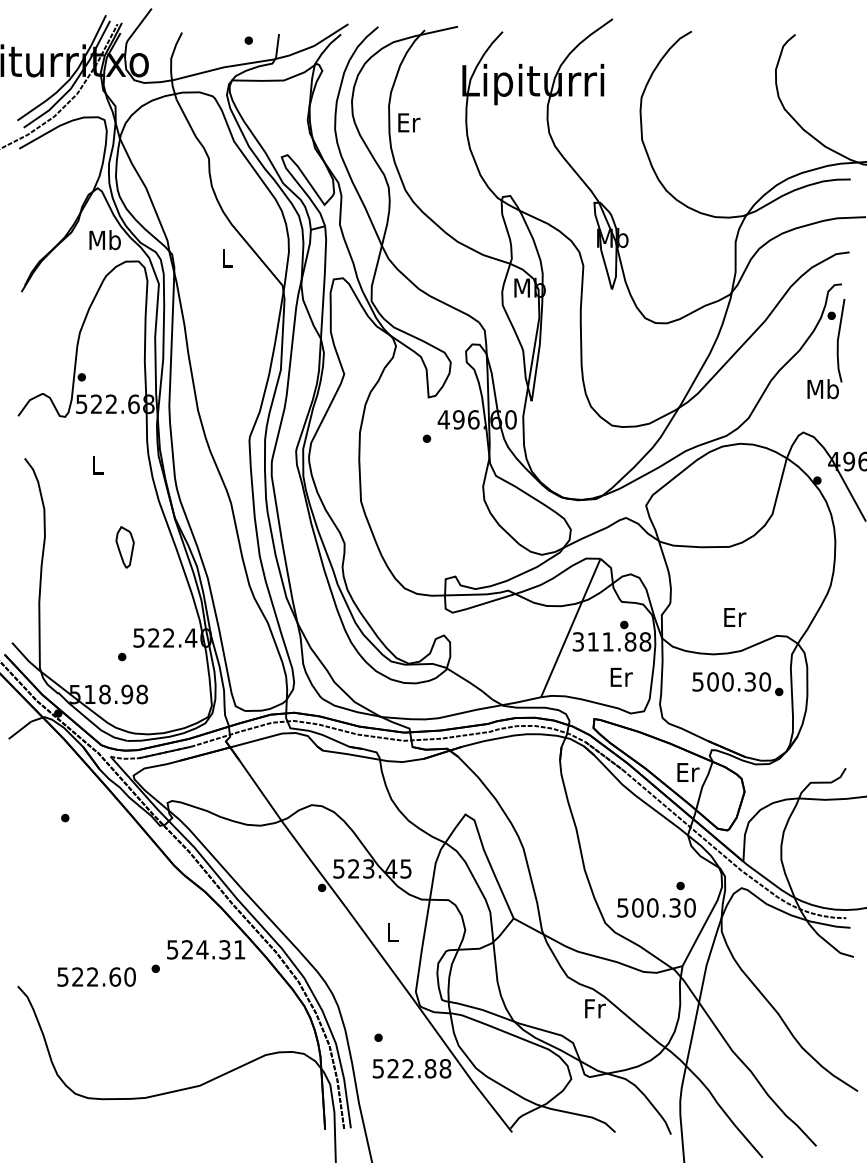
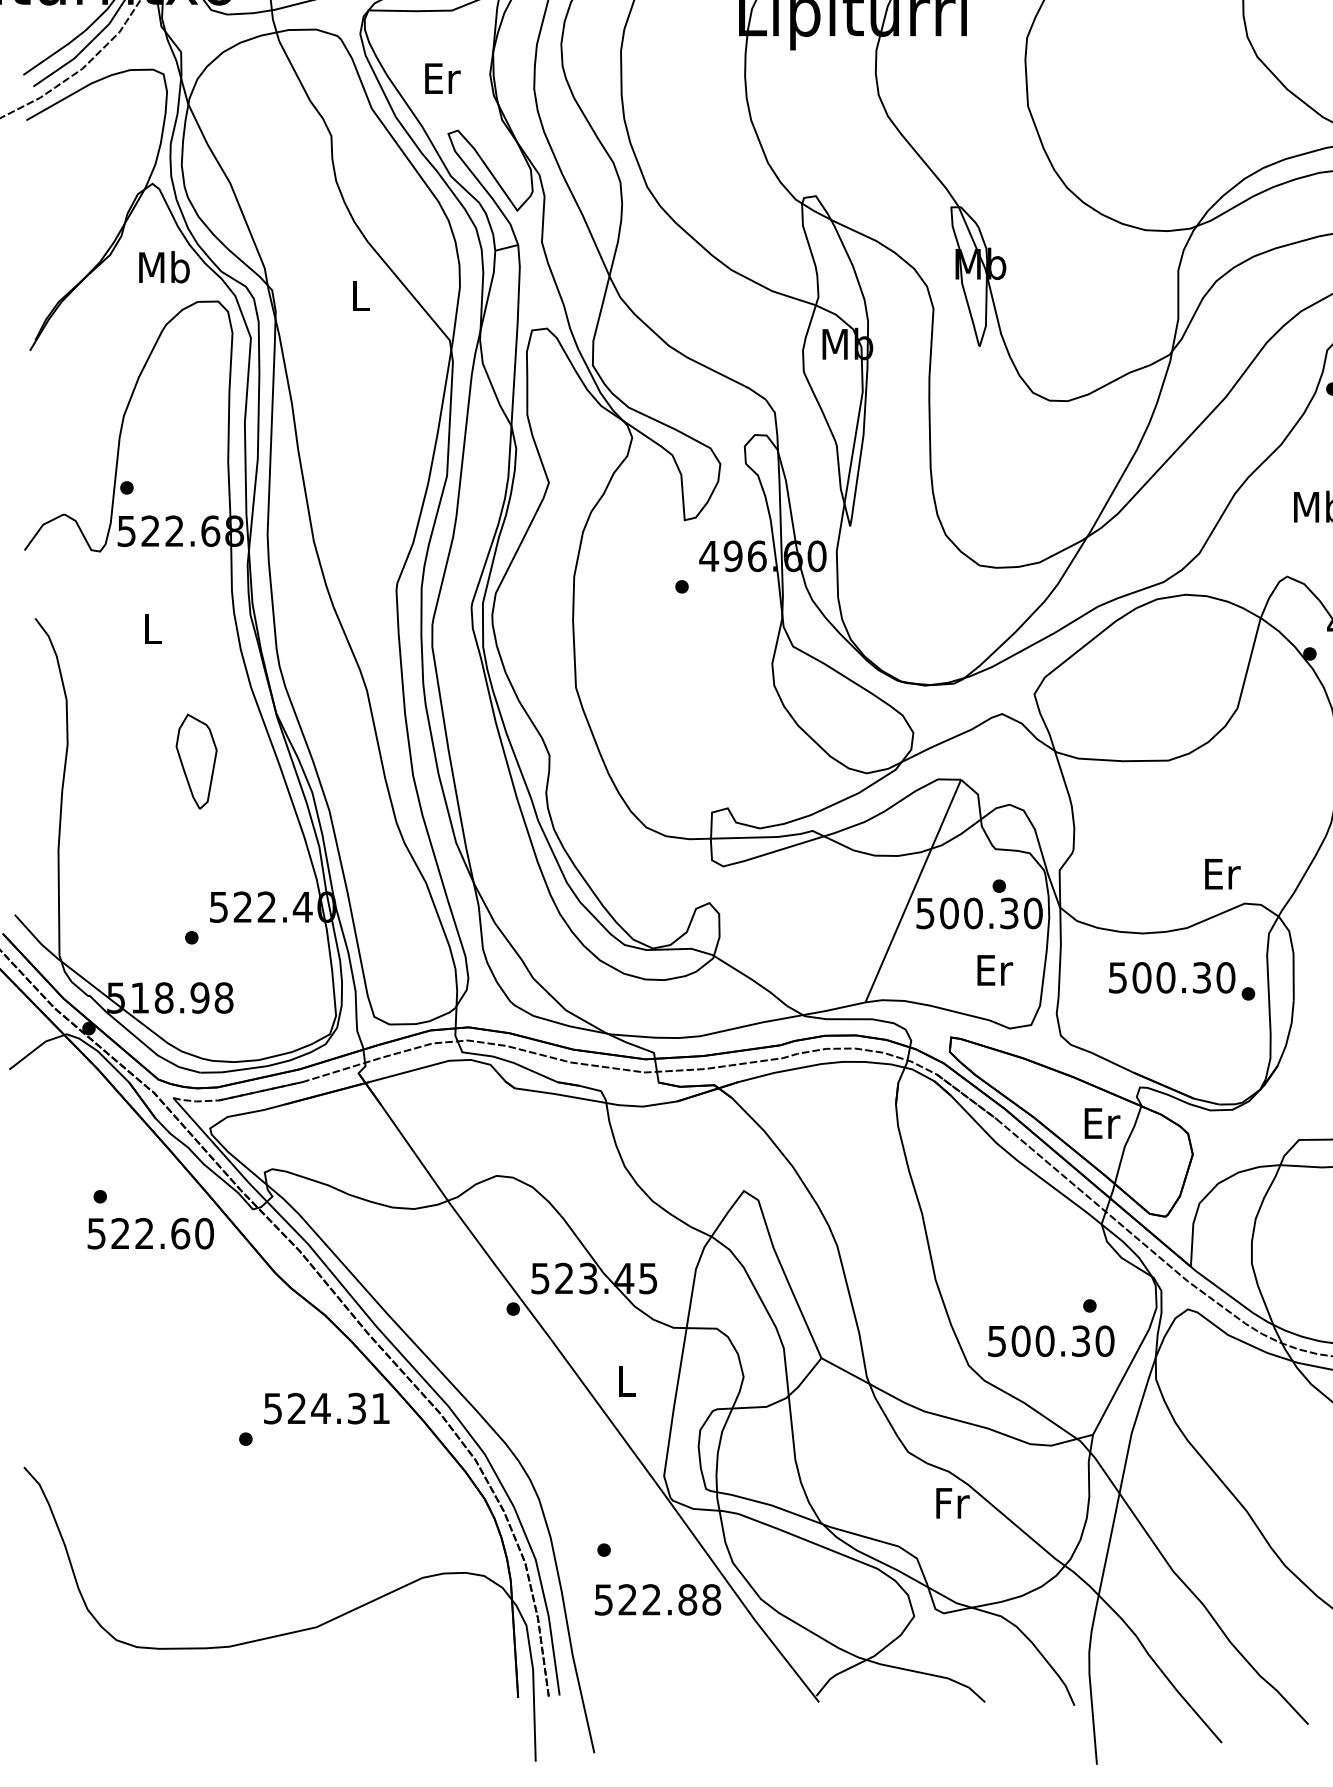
text: (409, 122) -> (443, 78), moved
part: (124, 547) -> (195, 761), size x1.43
text: (735, 617) -> (1223, 874), moved
text: (612, 641) -> (980, 912), 311.88 -> 500.30
text: (96, 976) -> (150, 1232), moved

